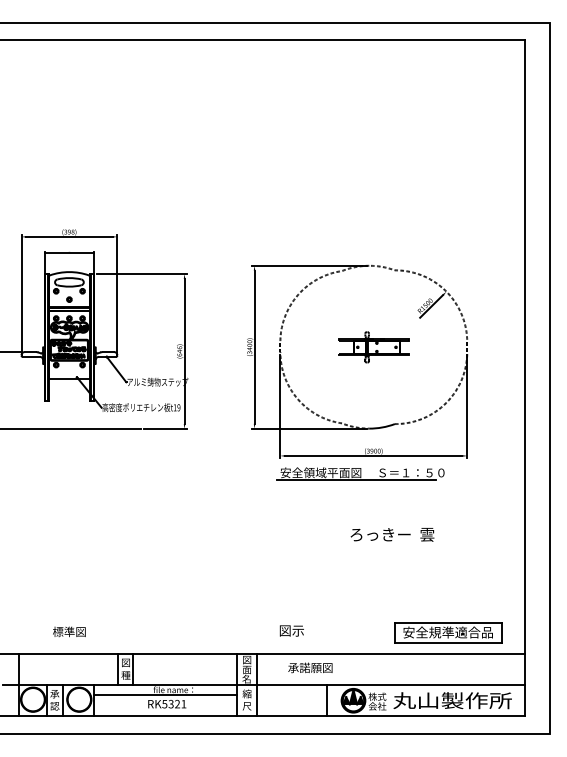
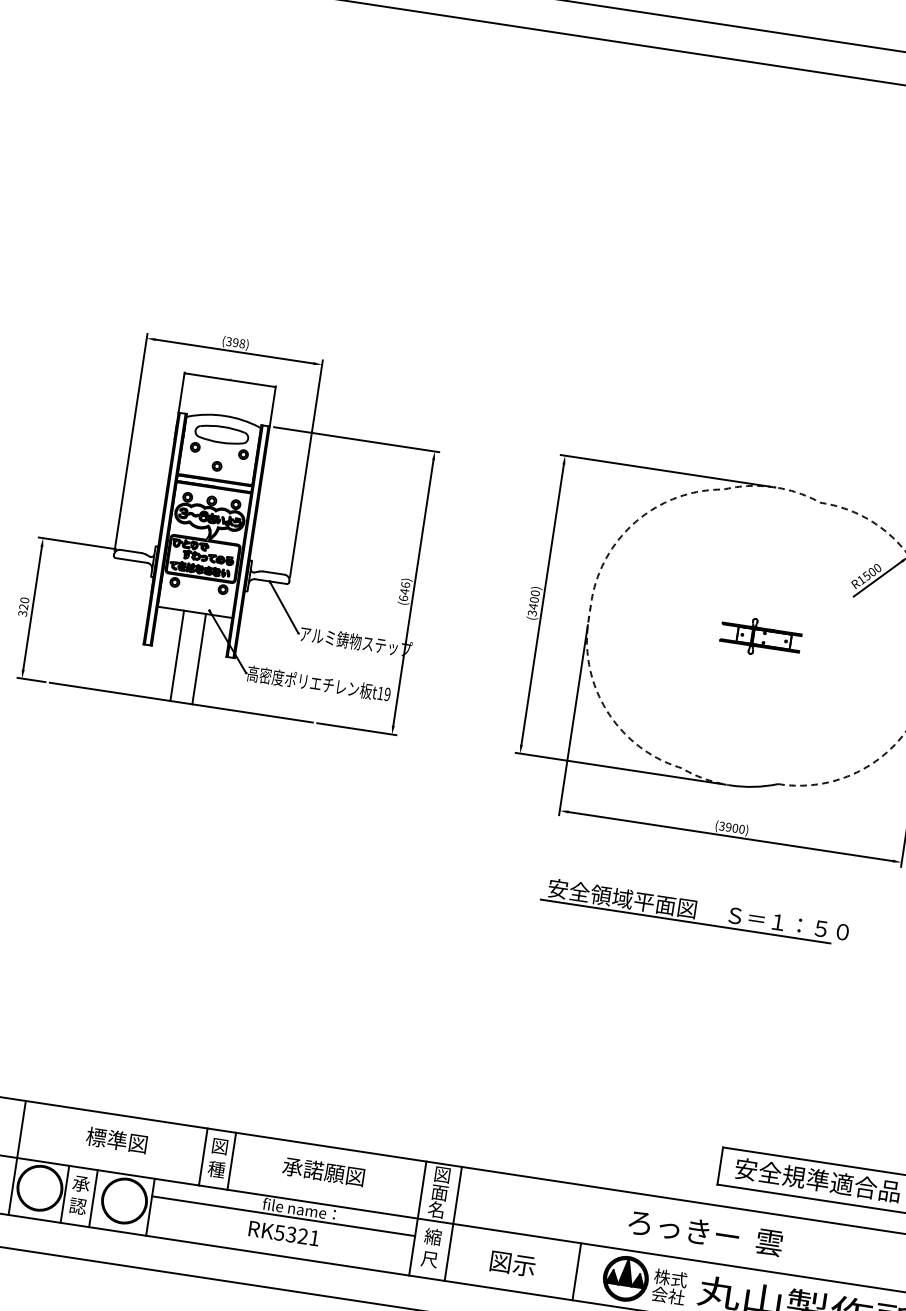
part: (373, 346) -> (760, 636), size x0.62
line: (63, 403) -> (177, 654), added
line: (75, 403) -> (199, 658), added
part: (360, 473) -> (694, 910), moved
text: (392, 534) -> (705, 1232), moved
text: (291, 630) -> (512, 1263), moved
text: (69, 631) -> (117, 1139), moved
text: (310, 667) -> (324, 1170), moved

